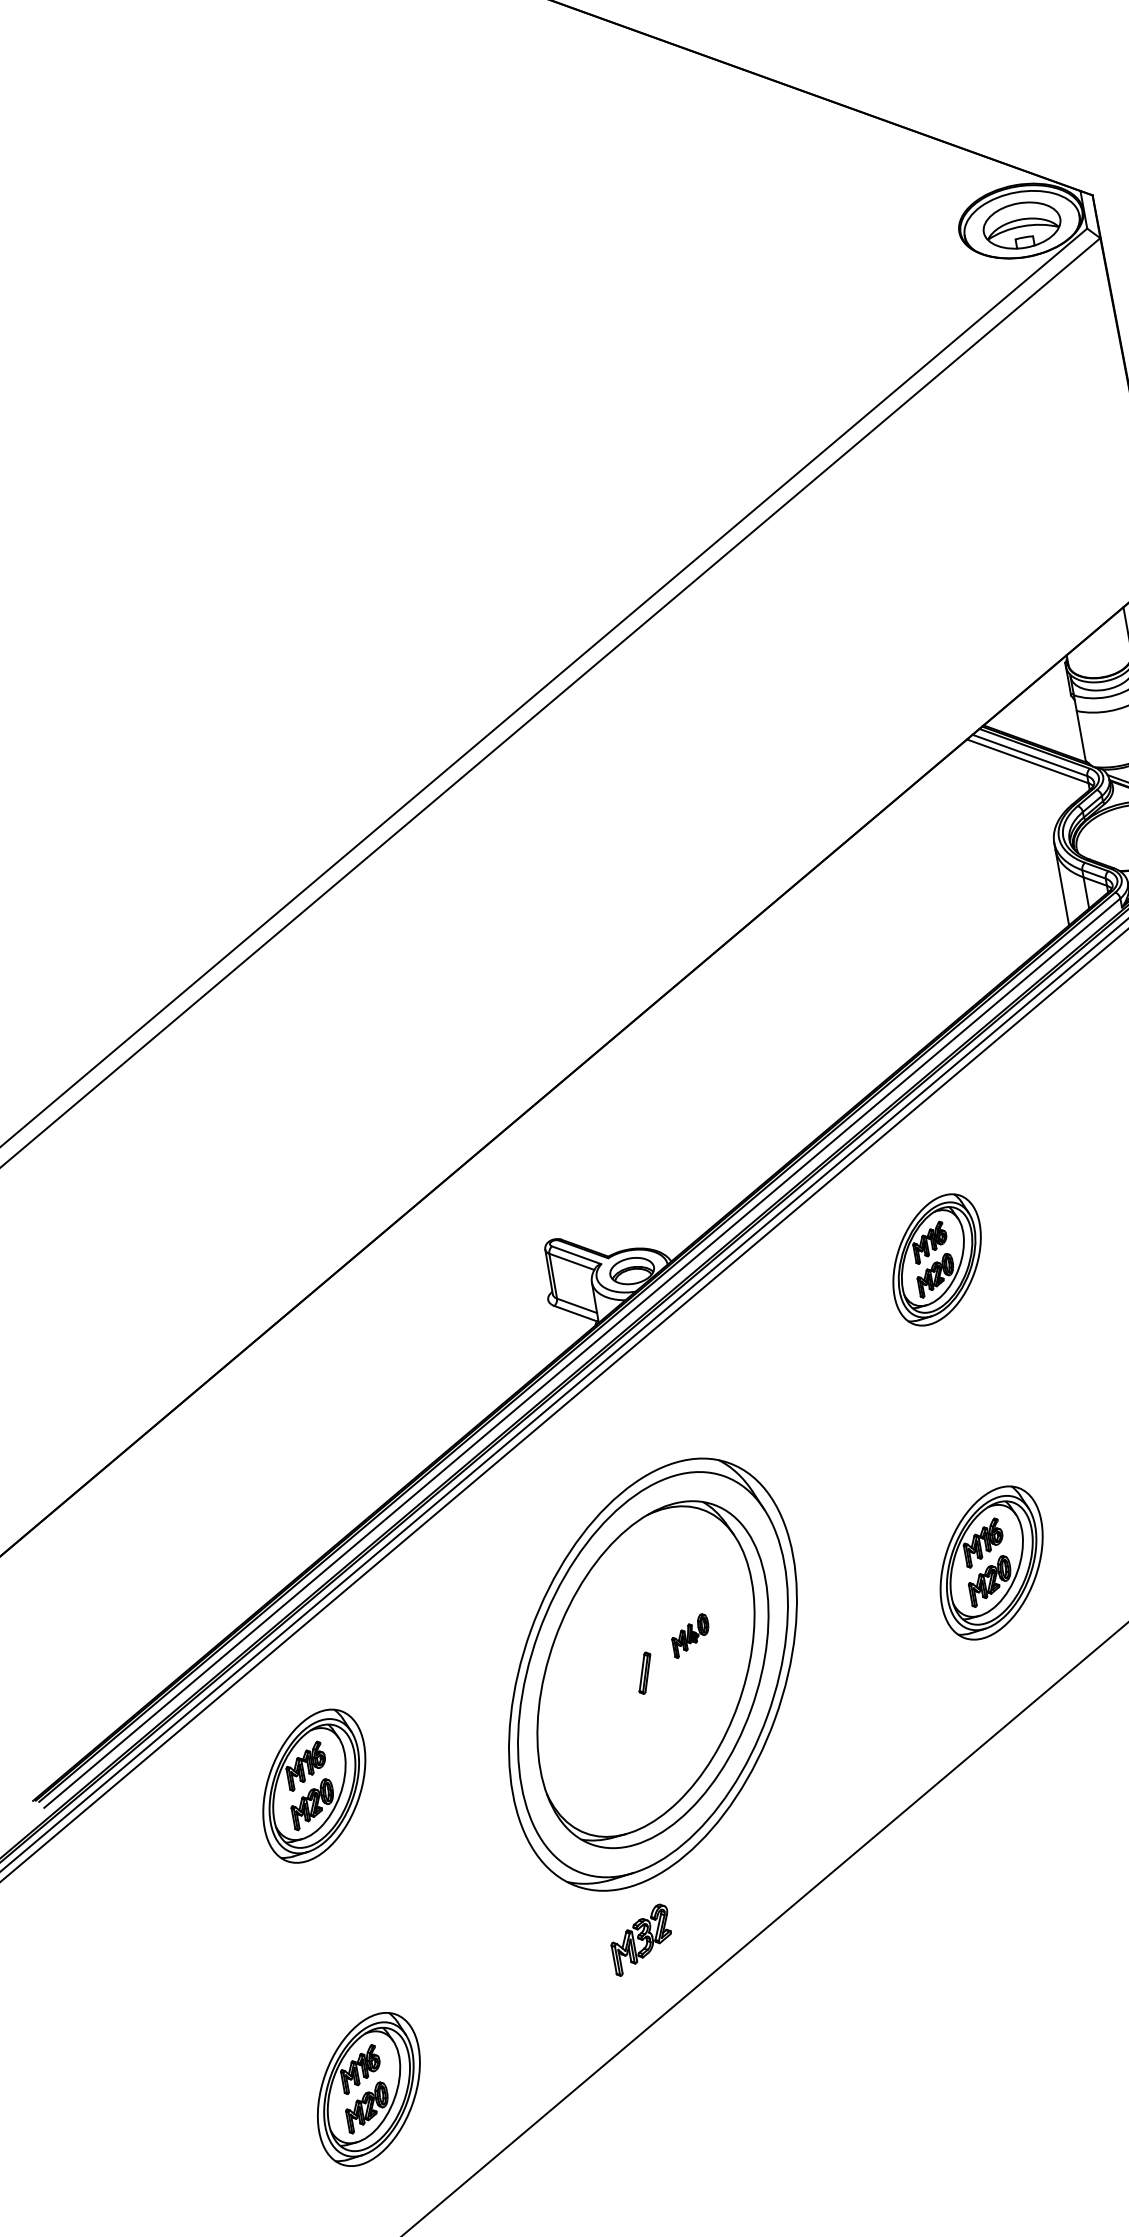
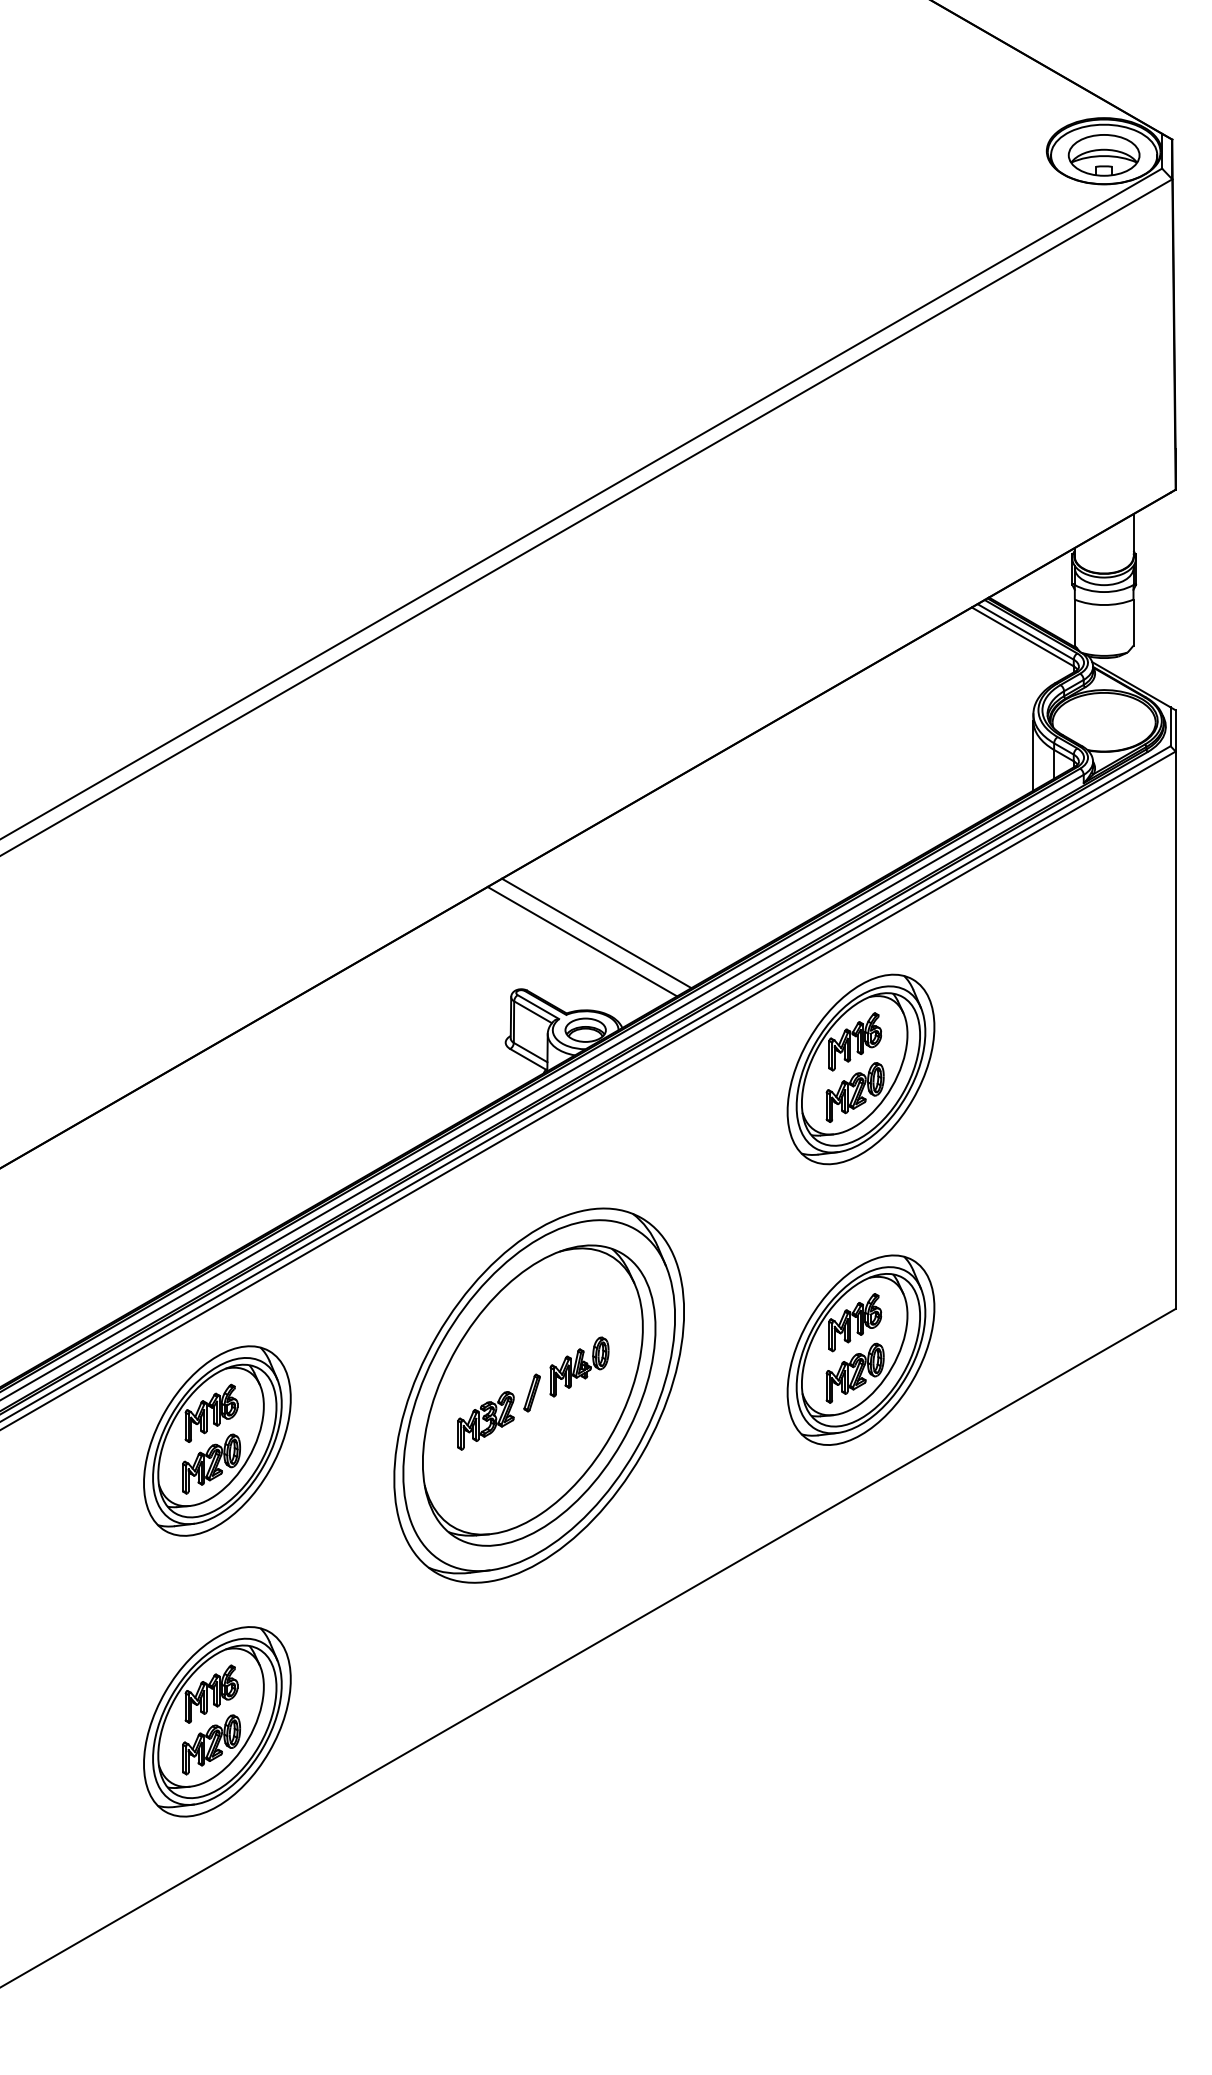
line: (625, 1164) -> (596, 933), added
line: (611, 1175) -> (582, 941), added
part: (936, 1260) -> (860, 1069), size x1.67
part: (990, 1562) -> (860, 1349), size x1.43
part: (690, 1635) -> (579, 1366), size x1.67
part: (314, 1785) -> (217, 1440), size x1.43
part: (640, 1939) -> (485, 1420), moved
part: (368, 2089) -> (217, 1721), size x1.43

